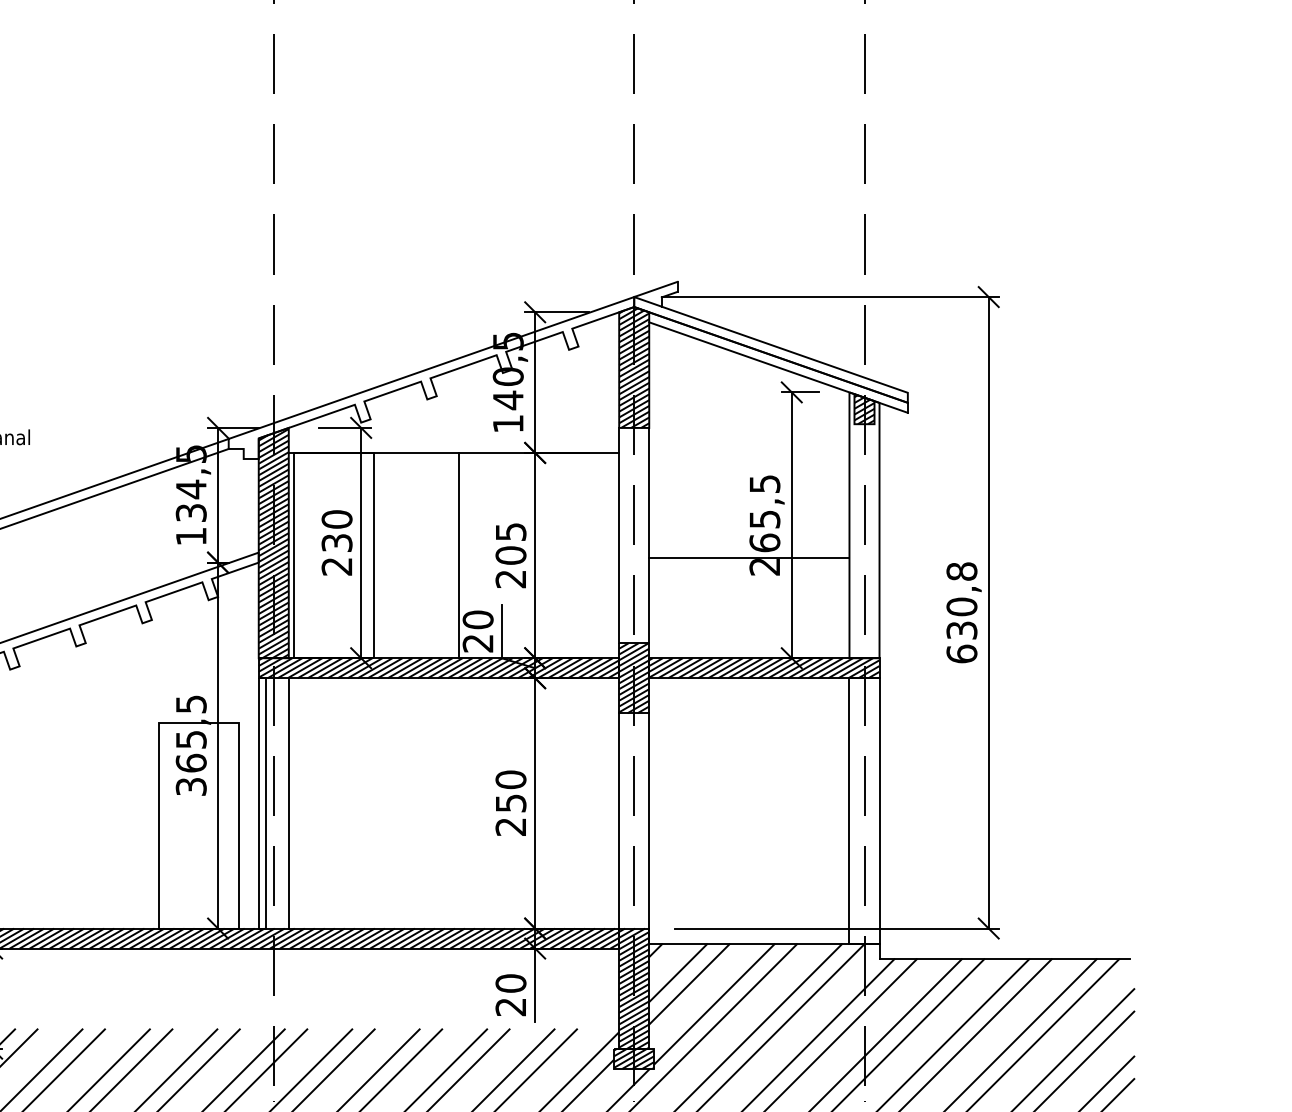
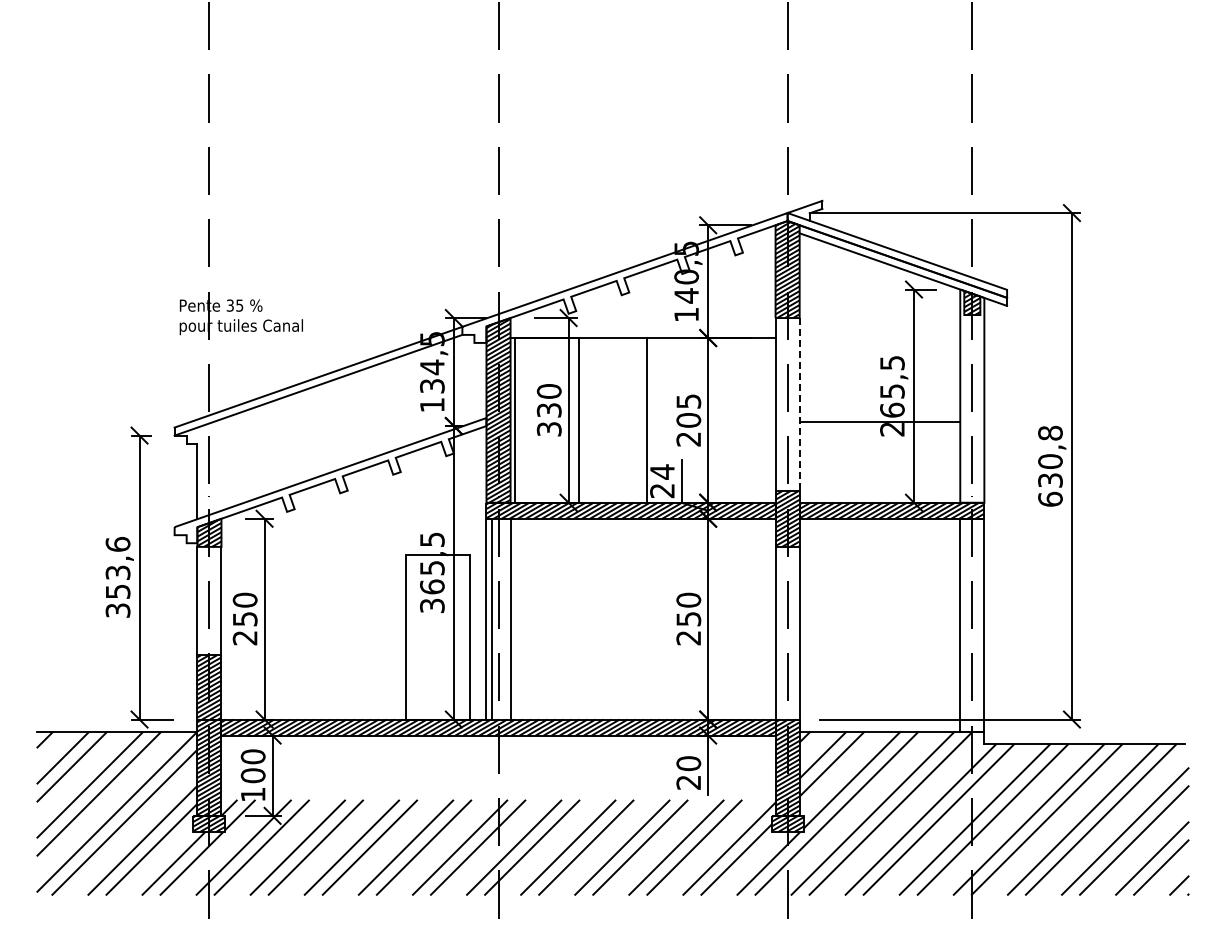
line: (649, 535) -> (799, 404), solid -> dashed
text: (337, 566) -> (549, 429), 230 -> 330
text: (478, 619) -> (662, 471), 20 -> 24

